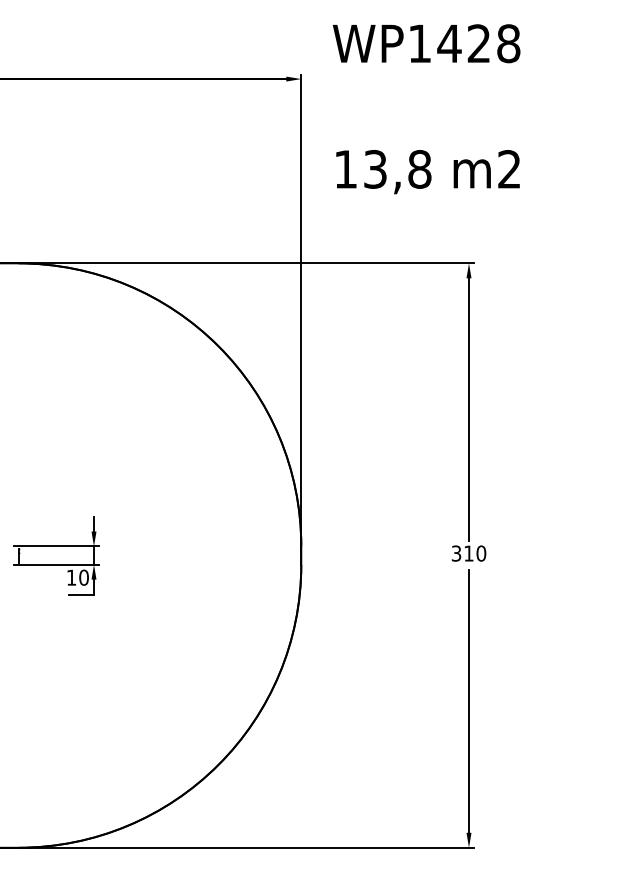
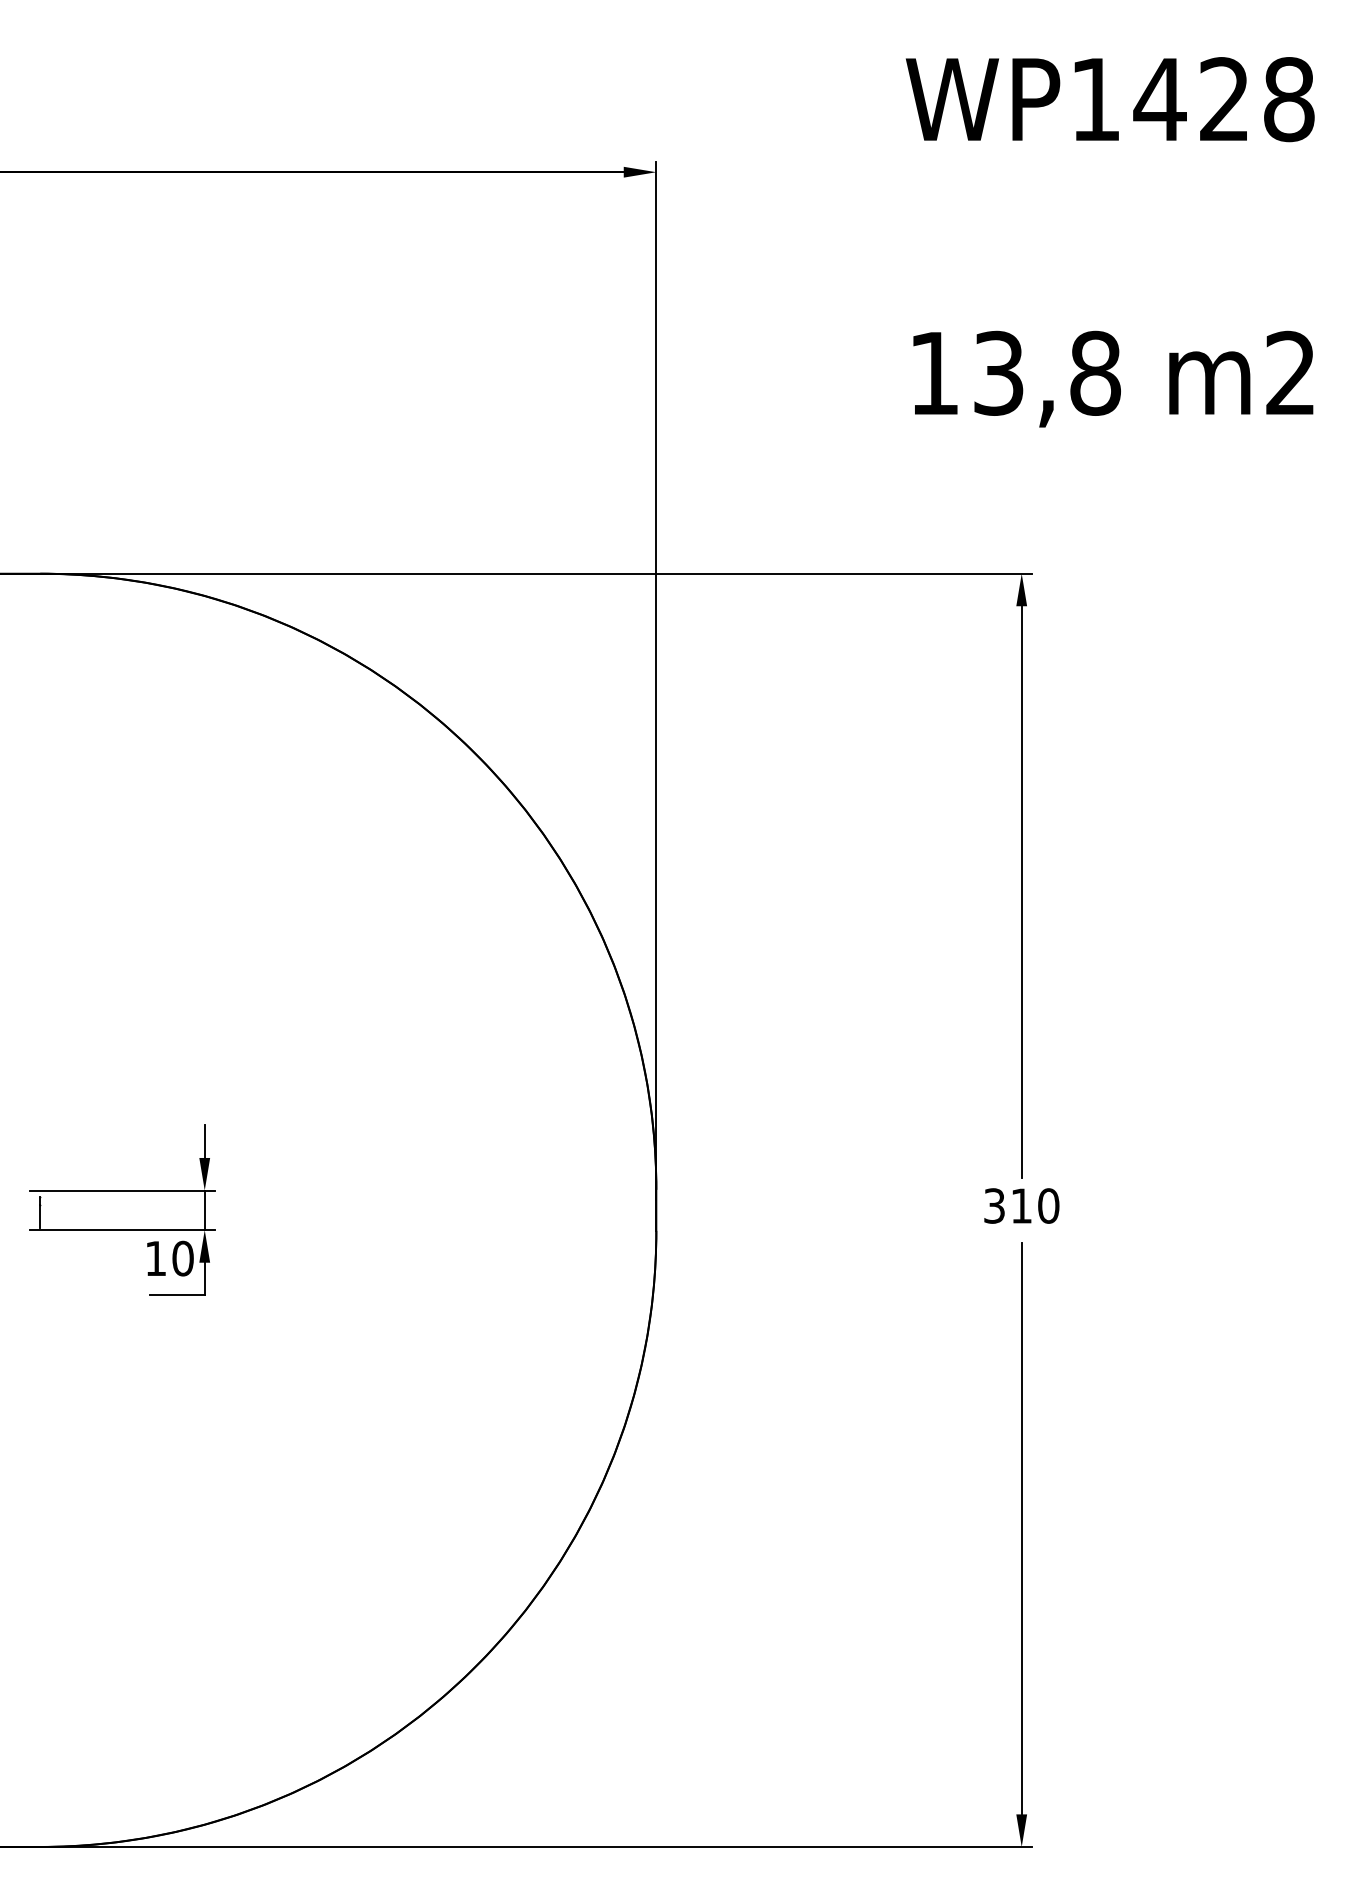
text: (426, 109) -> (1109, 242), moved

